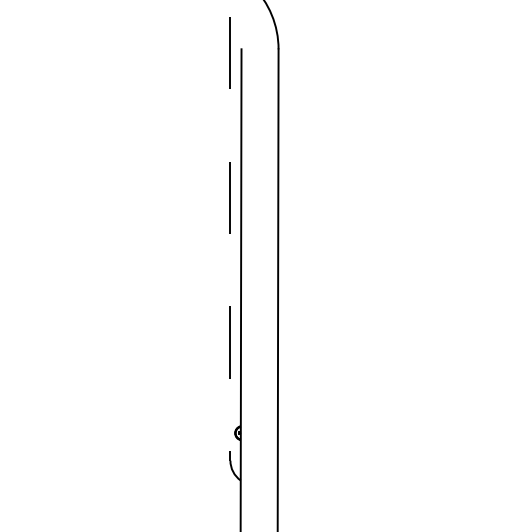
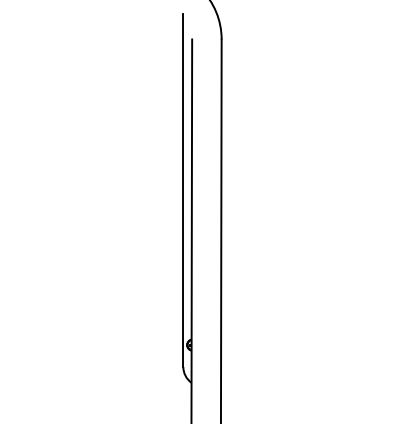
line: (230, 238) -> (183, 190), dashed -> solid

